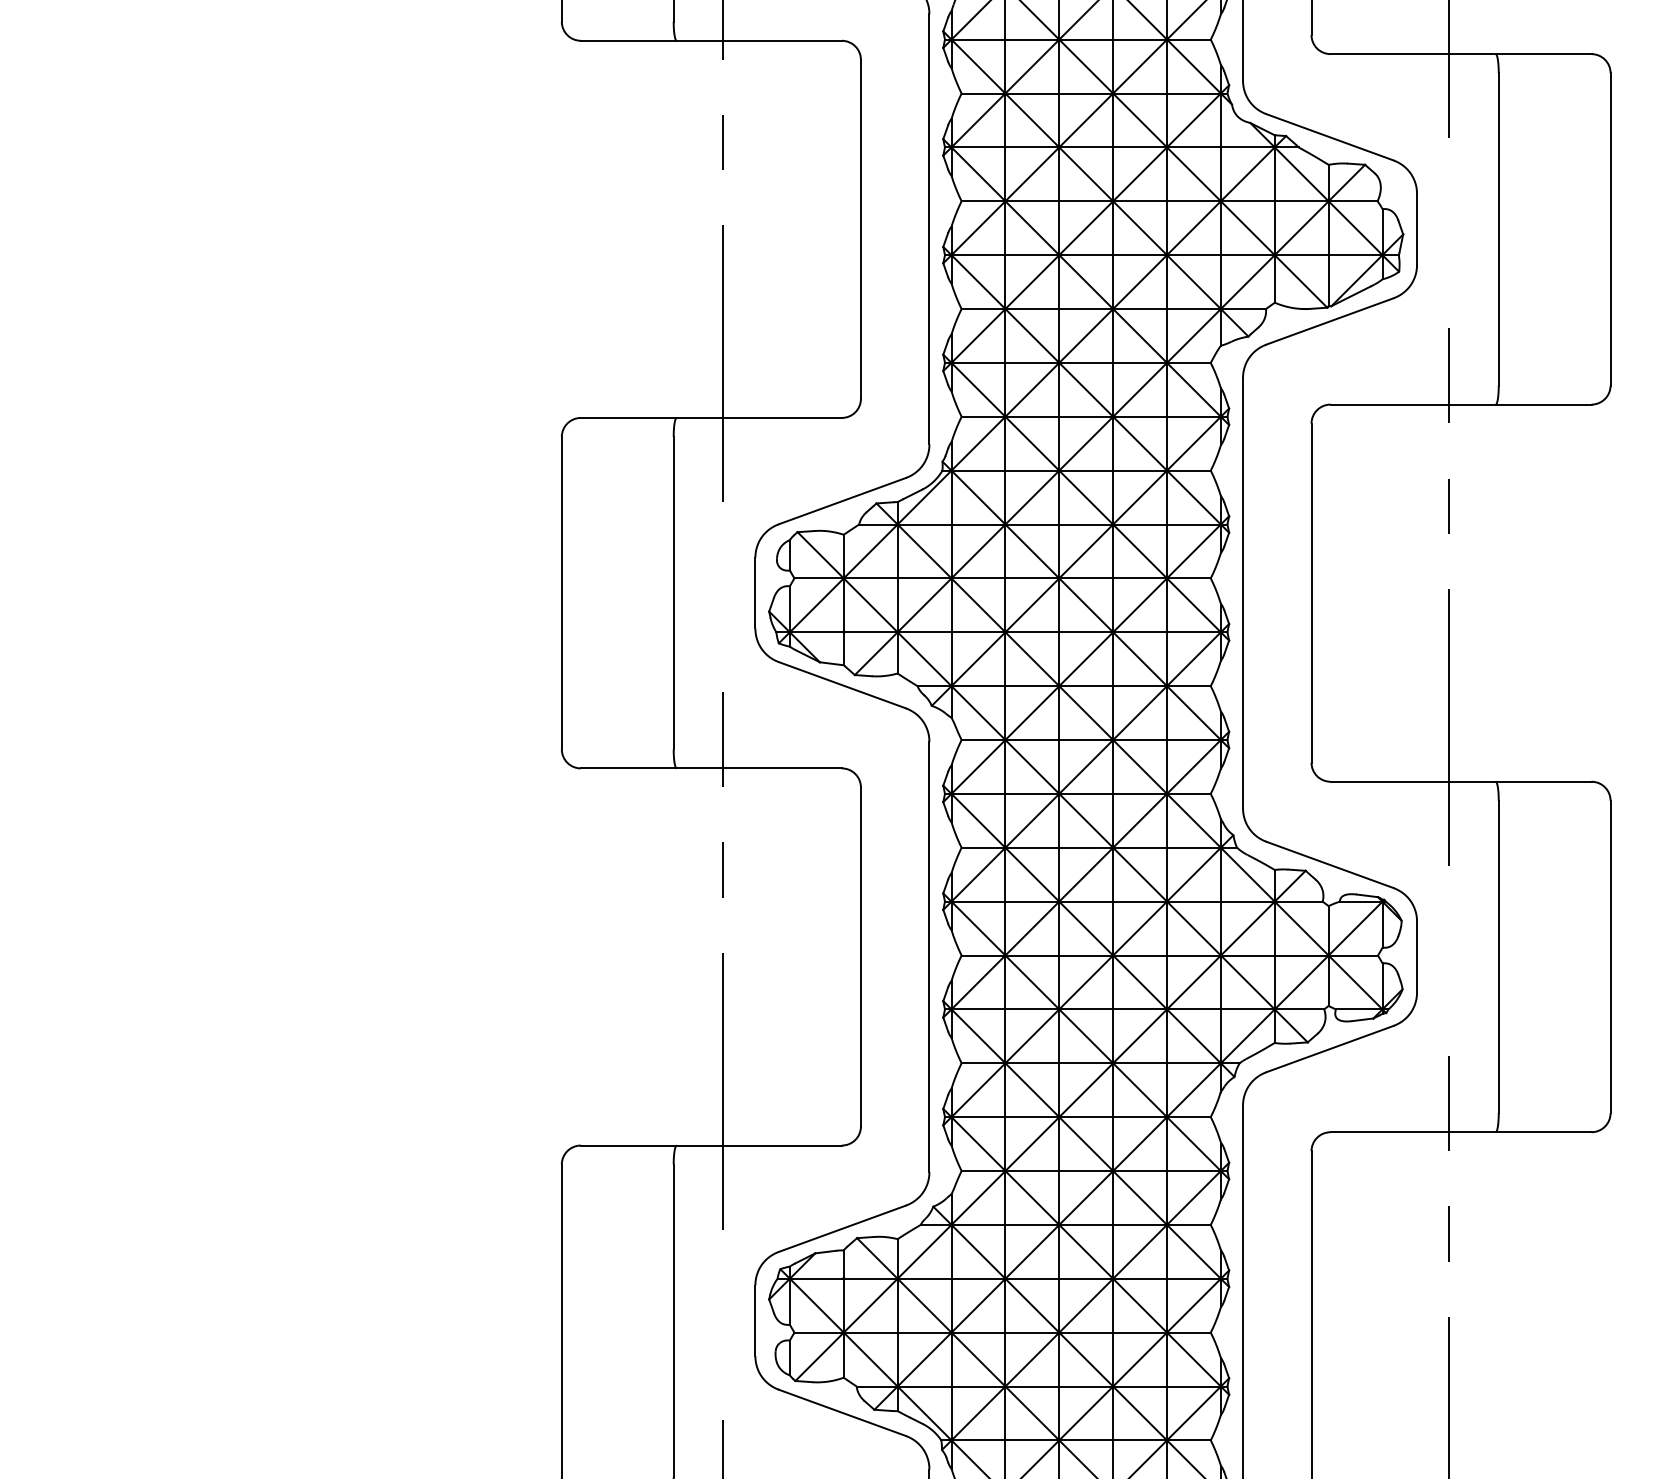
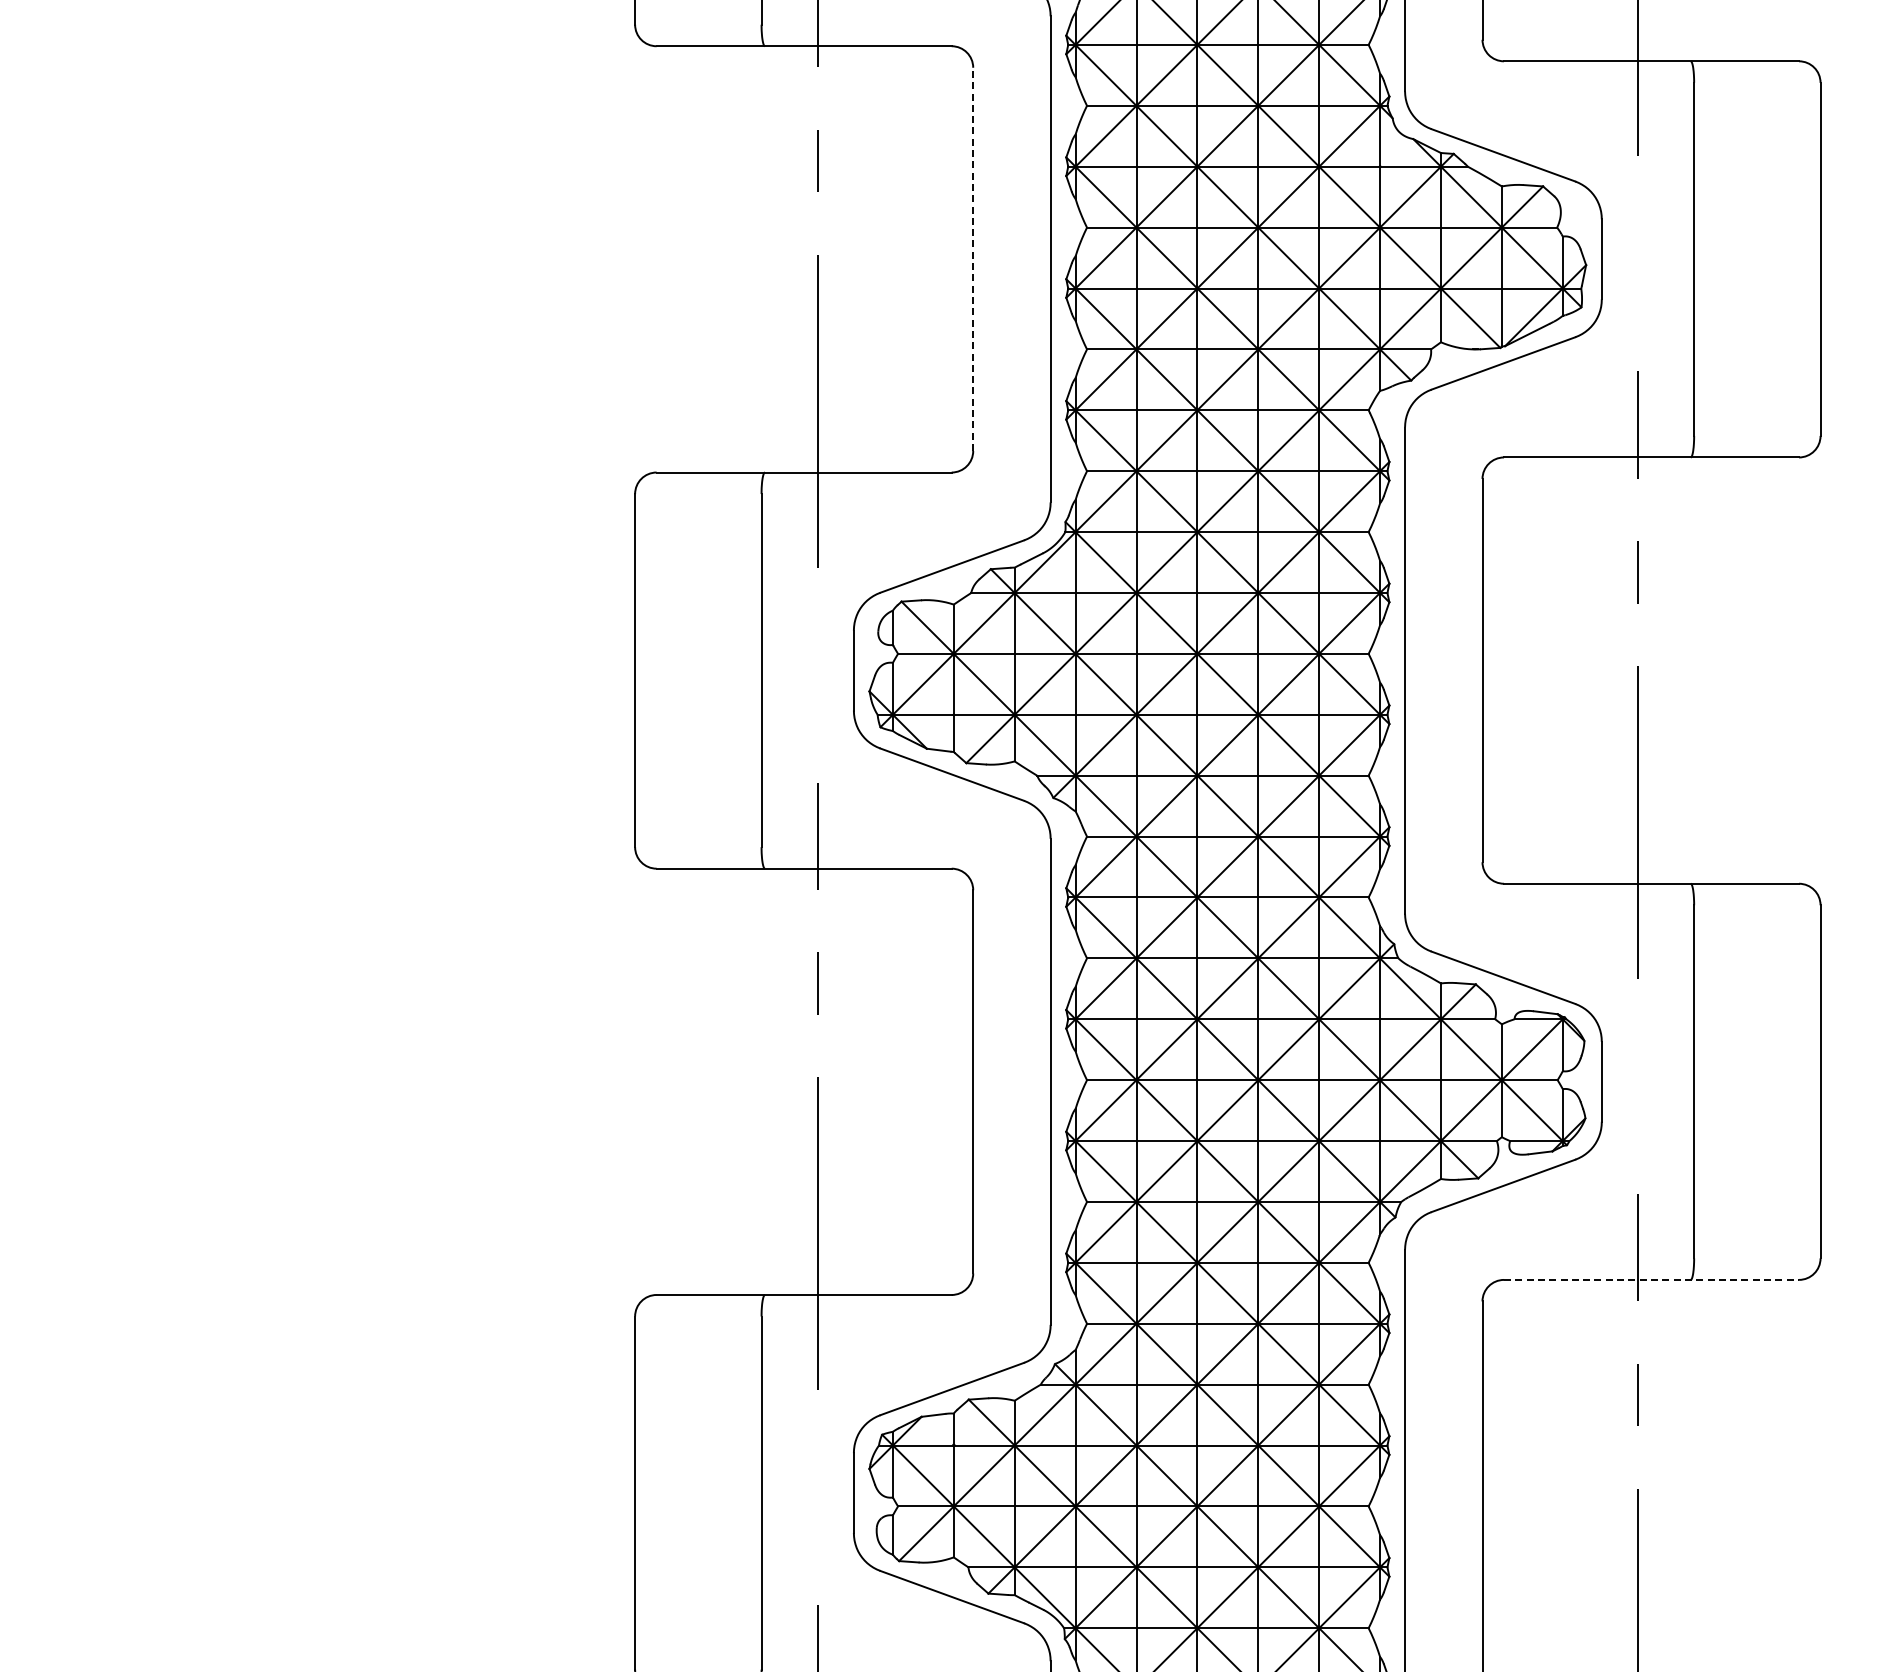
line: (861, 229) -> (973, 259), solid -> dashed
line: (1461, 1131) -> (1651, 1279), solid -> dashed

